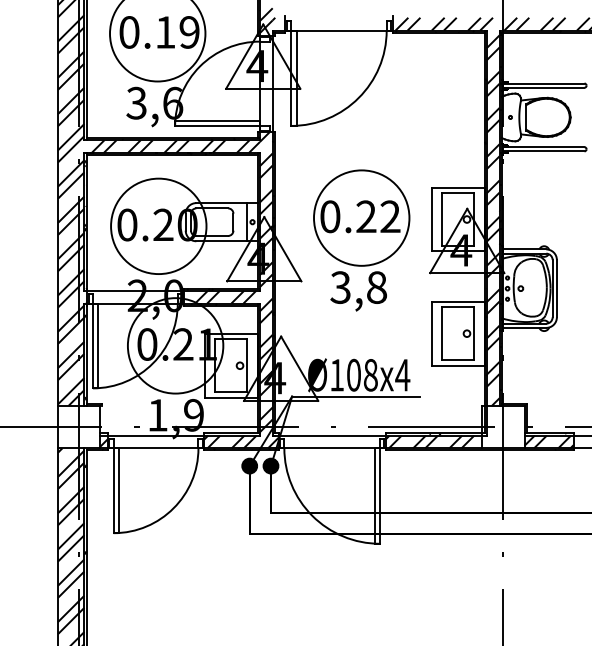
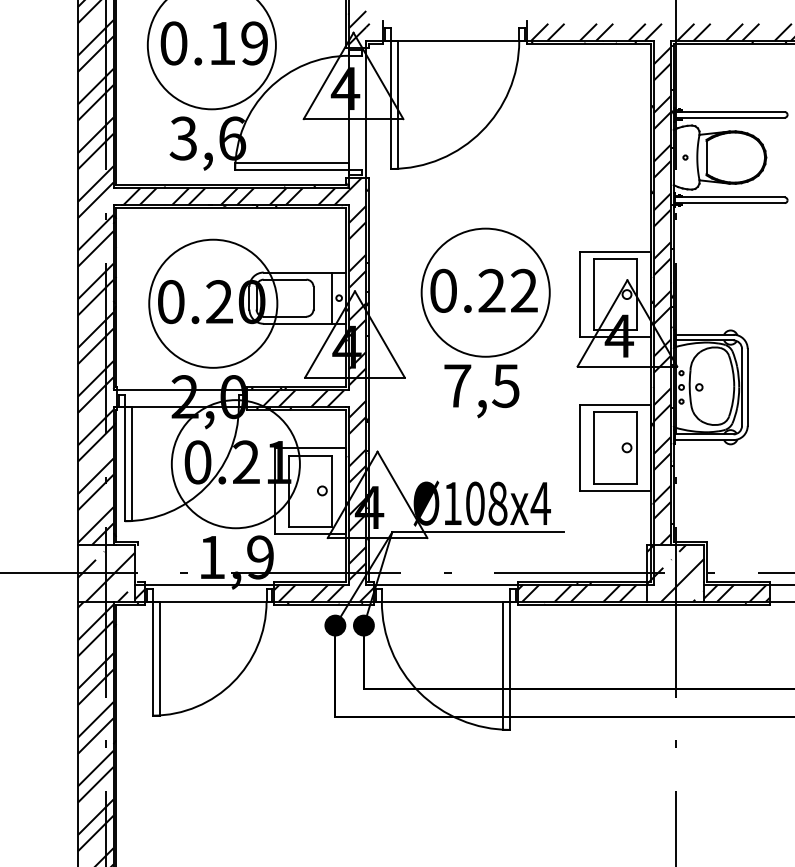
text: (358, 287) -> (481, 385), 3,8 -> 7,5
hatch: (78, 426) -> (105, 572), added
hatch: (503, 426) -> (676, 572), added

